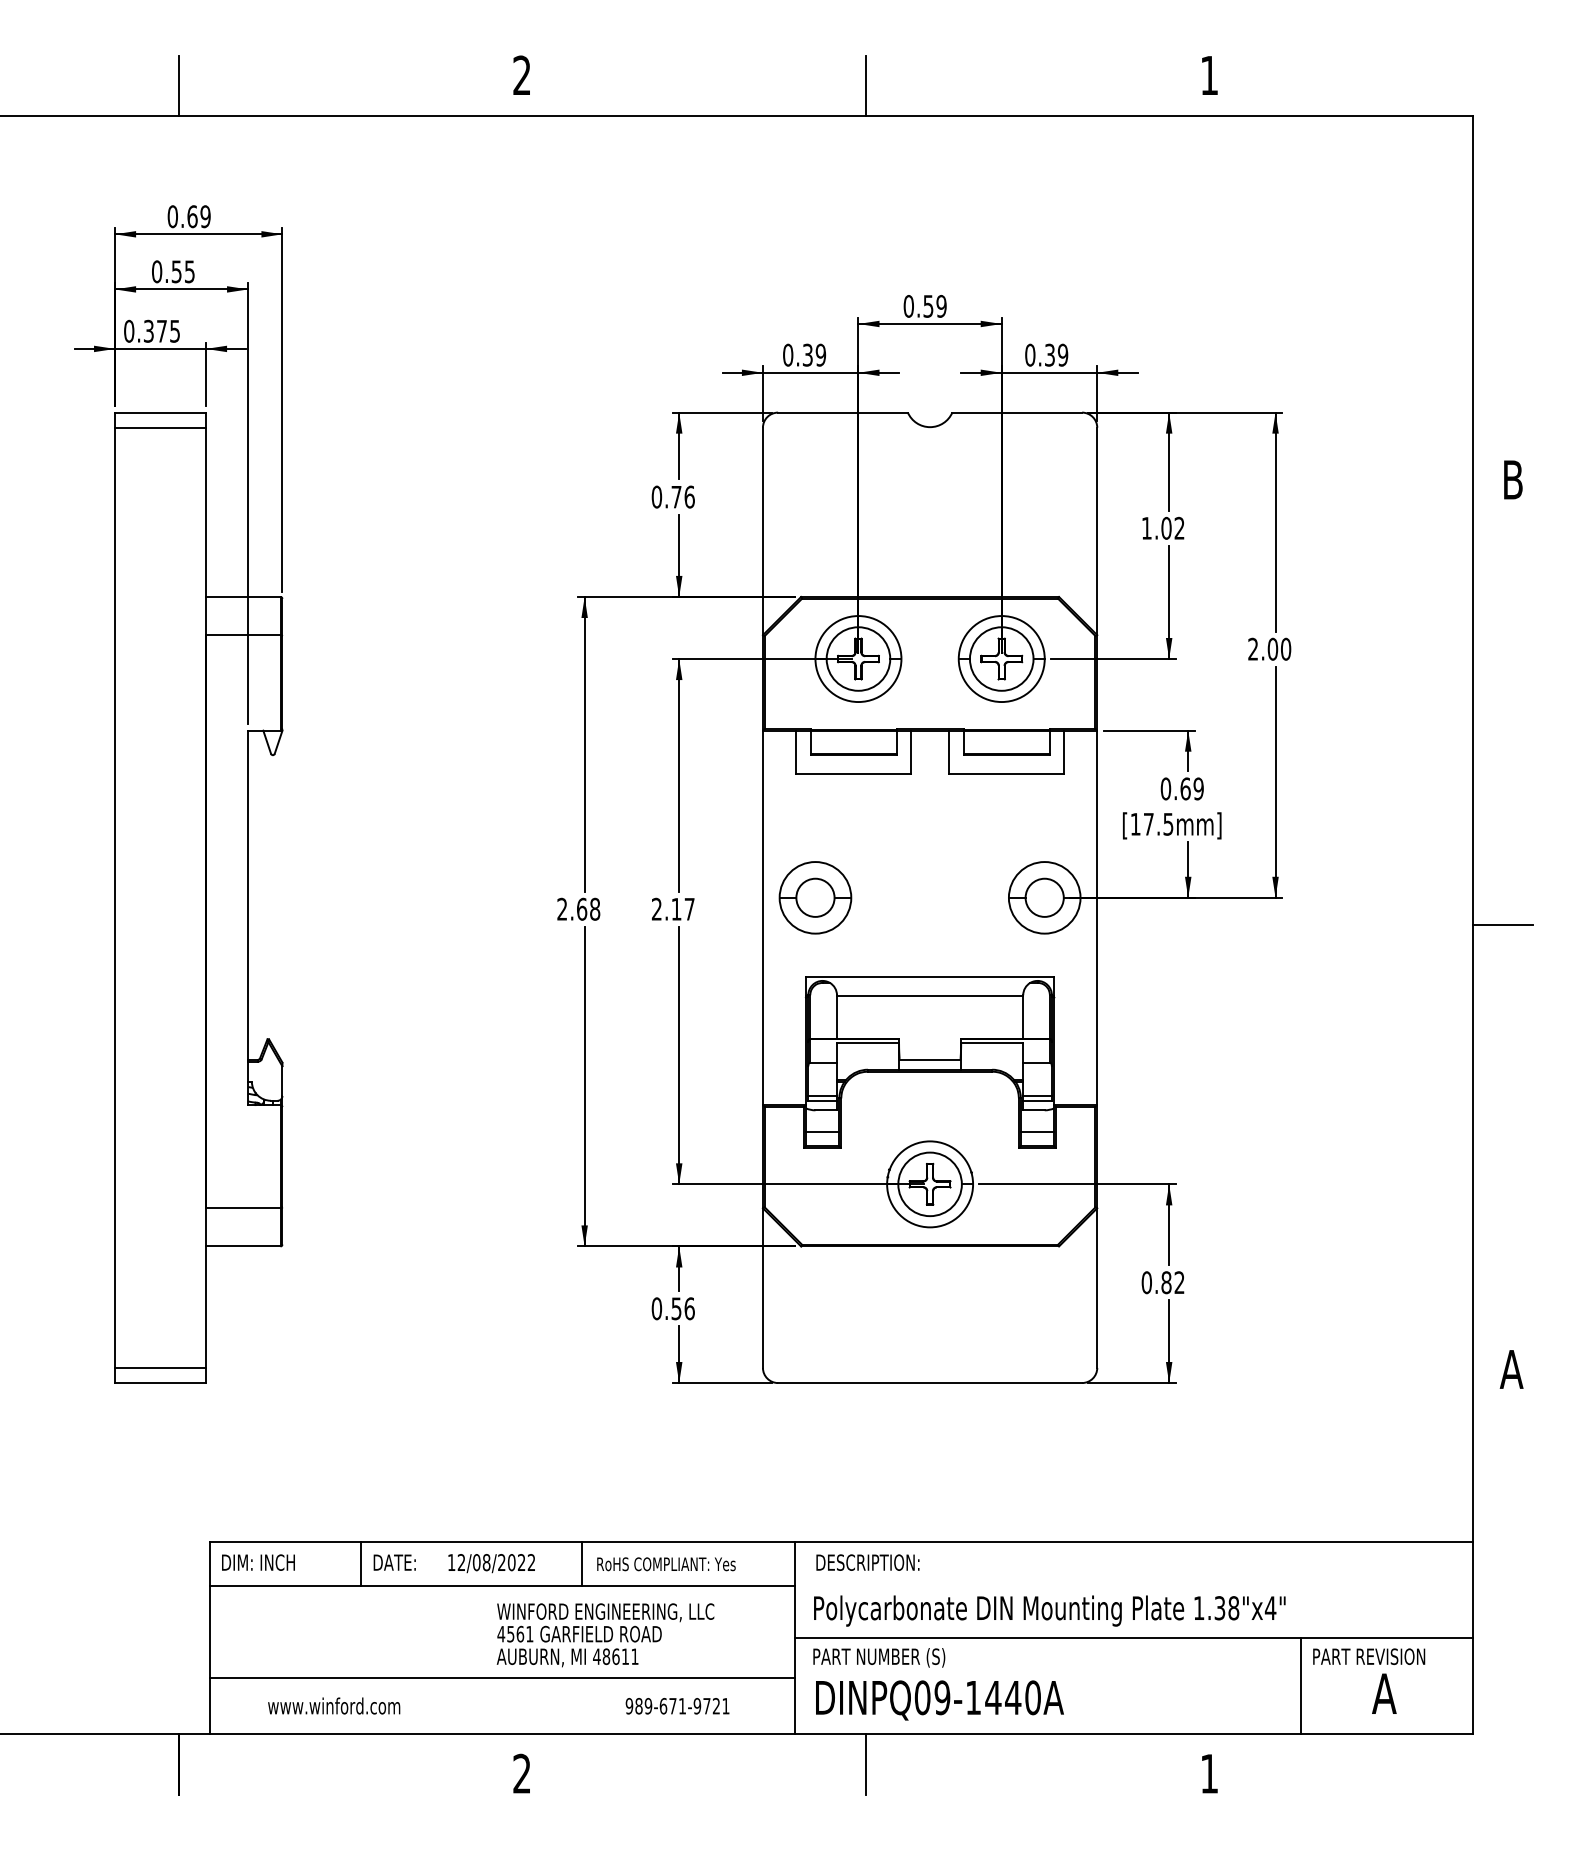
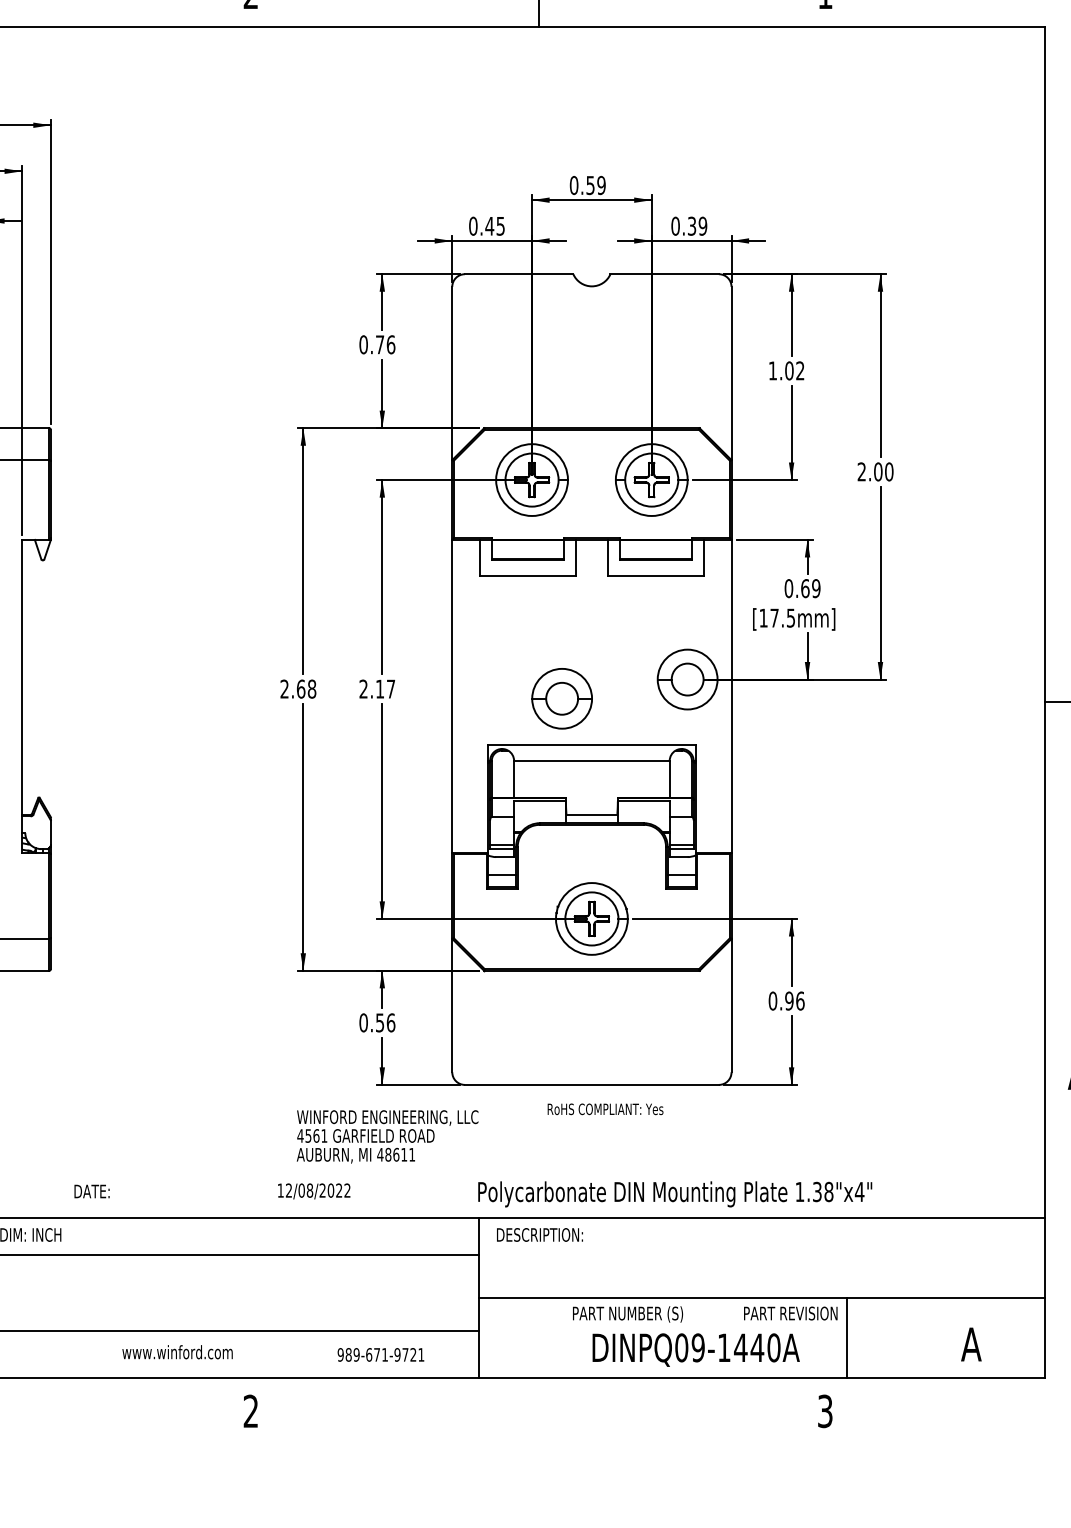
text: (814, 354) -> (495, 225), 0.39 -> 0.45
part: (815, 897) -> (562, 698), moved
text: (1172, 1282) -> (794, 1000), 0.82 -> 0.96
text: (394, 1562) -> (91, 1191), moved
text: (491, 1563) -> (314, 1191), moved
line: (361, 1564) -> (116, 1236), removed
line: (581, 1564) -> (300, 1236), removed
text: (666, 1564) -> (605, 1109), moved
text: (1049, 1610) -> (674, 1193), moved
text: (605, 1635) -> (387, 1137), moved
text: (1369, 1656) -> (791, 1313), moved
text: (879, 1657) -> (628, 1314), moved
line: (1300, 1685) -> (847, 1337), moved
text: (939, 1700) -> (695, 1350), moved
text: (334, 1705) -> (177, 1351), moved
line: (866, 1763) -> (538, 1402), removed
text: (1209, 1773) -> (825, 1411), 1 -> 3

